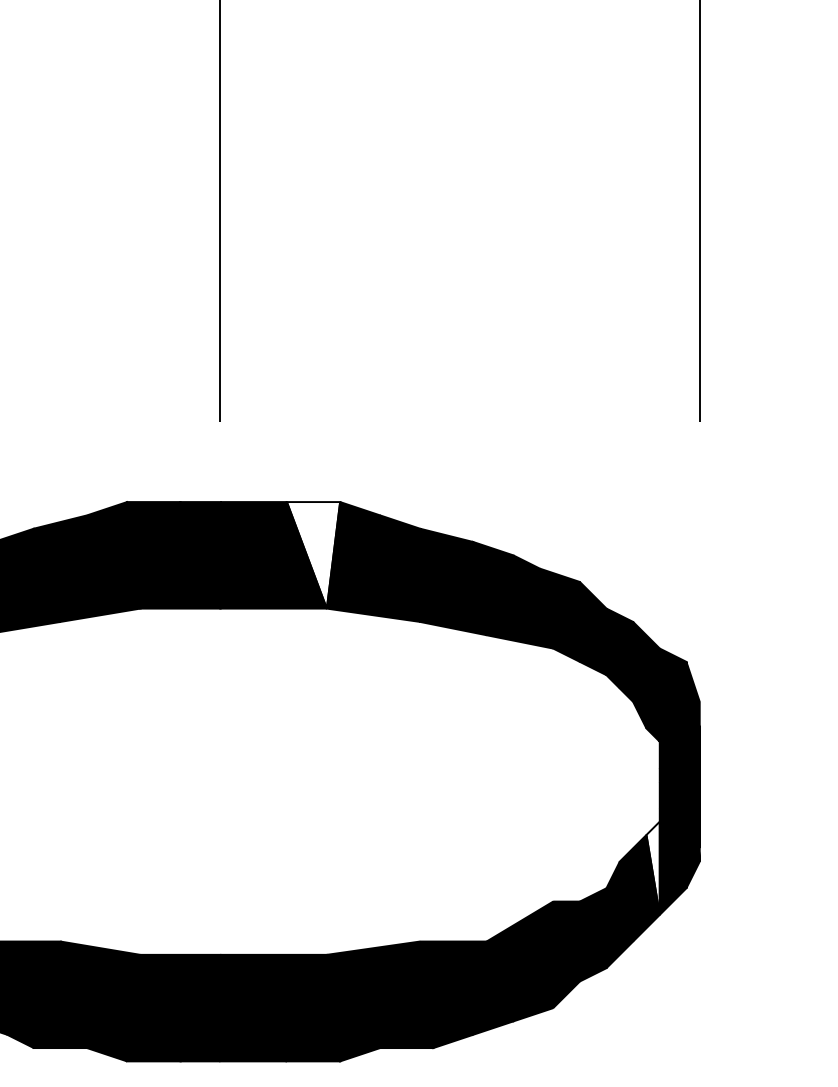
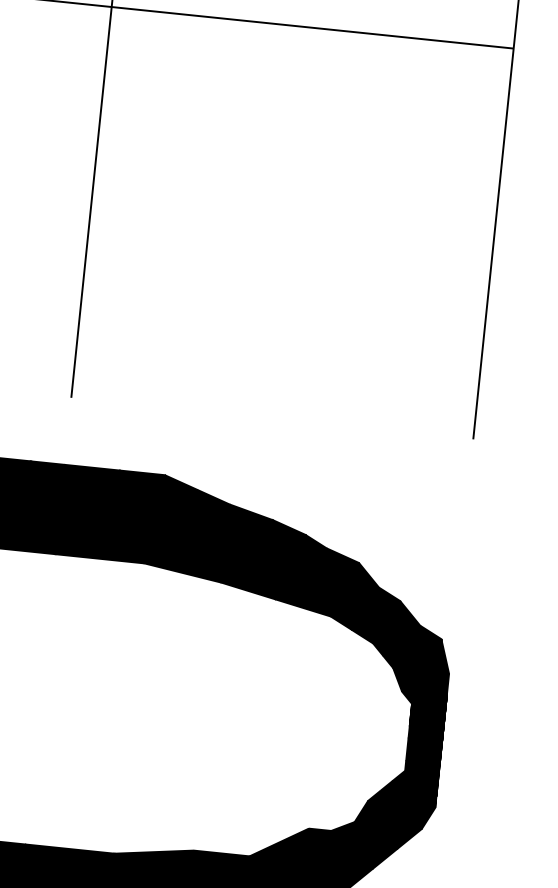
fill: (313, 555) -> (137, 517), added
fill: (652, 867) -> (395, 808), added

